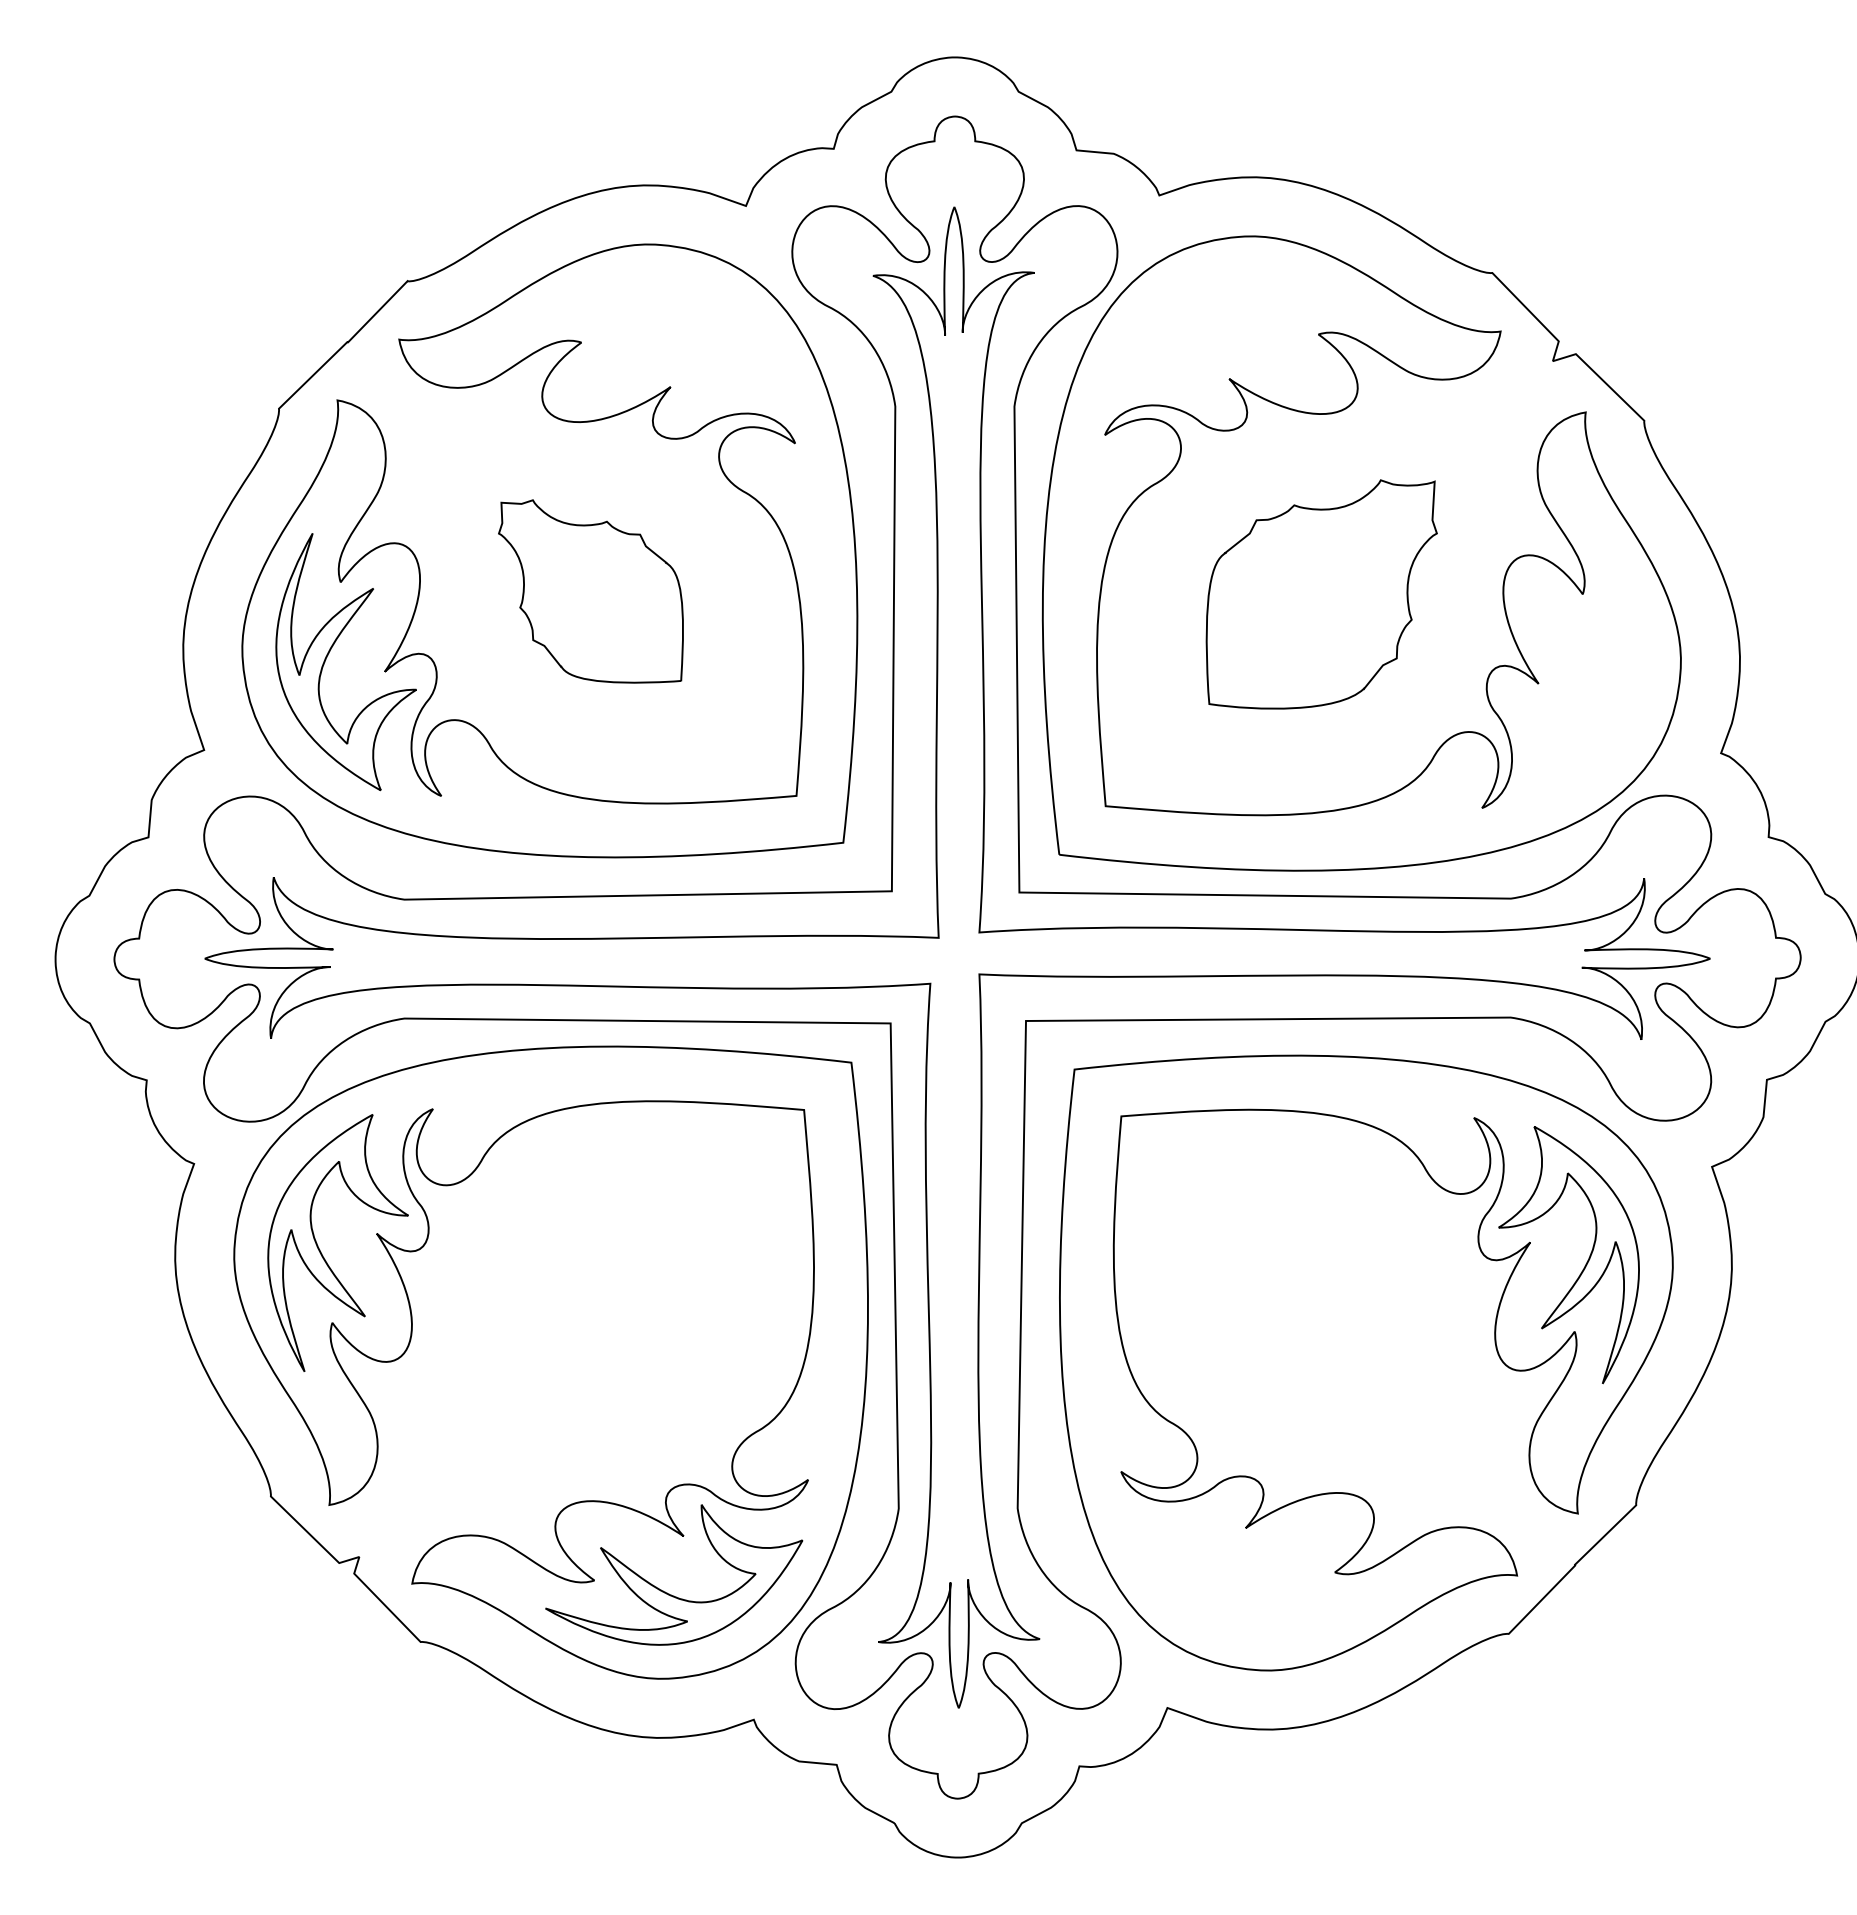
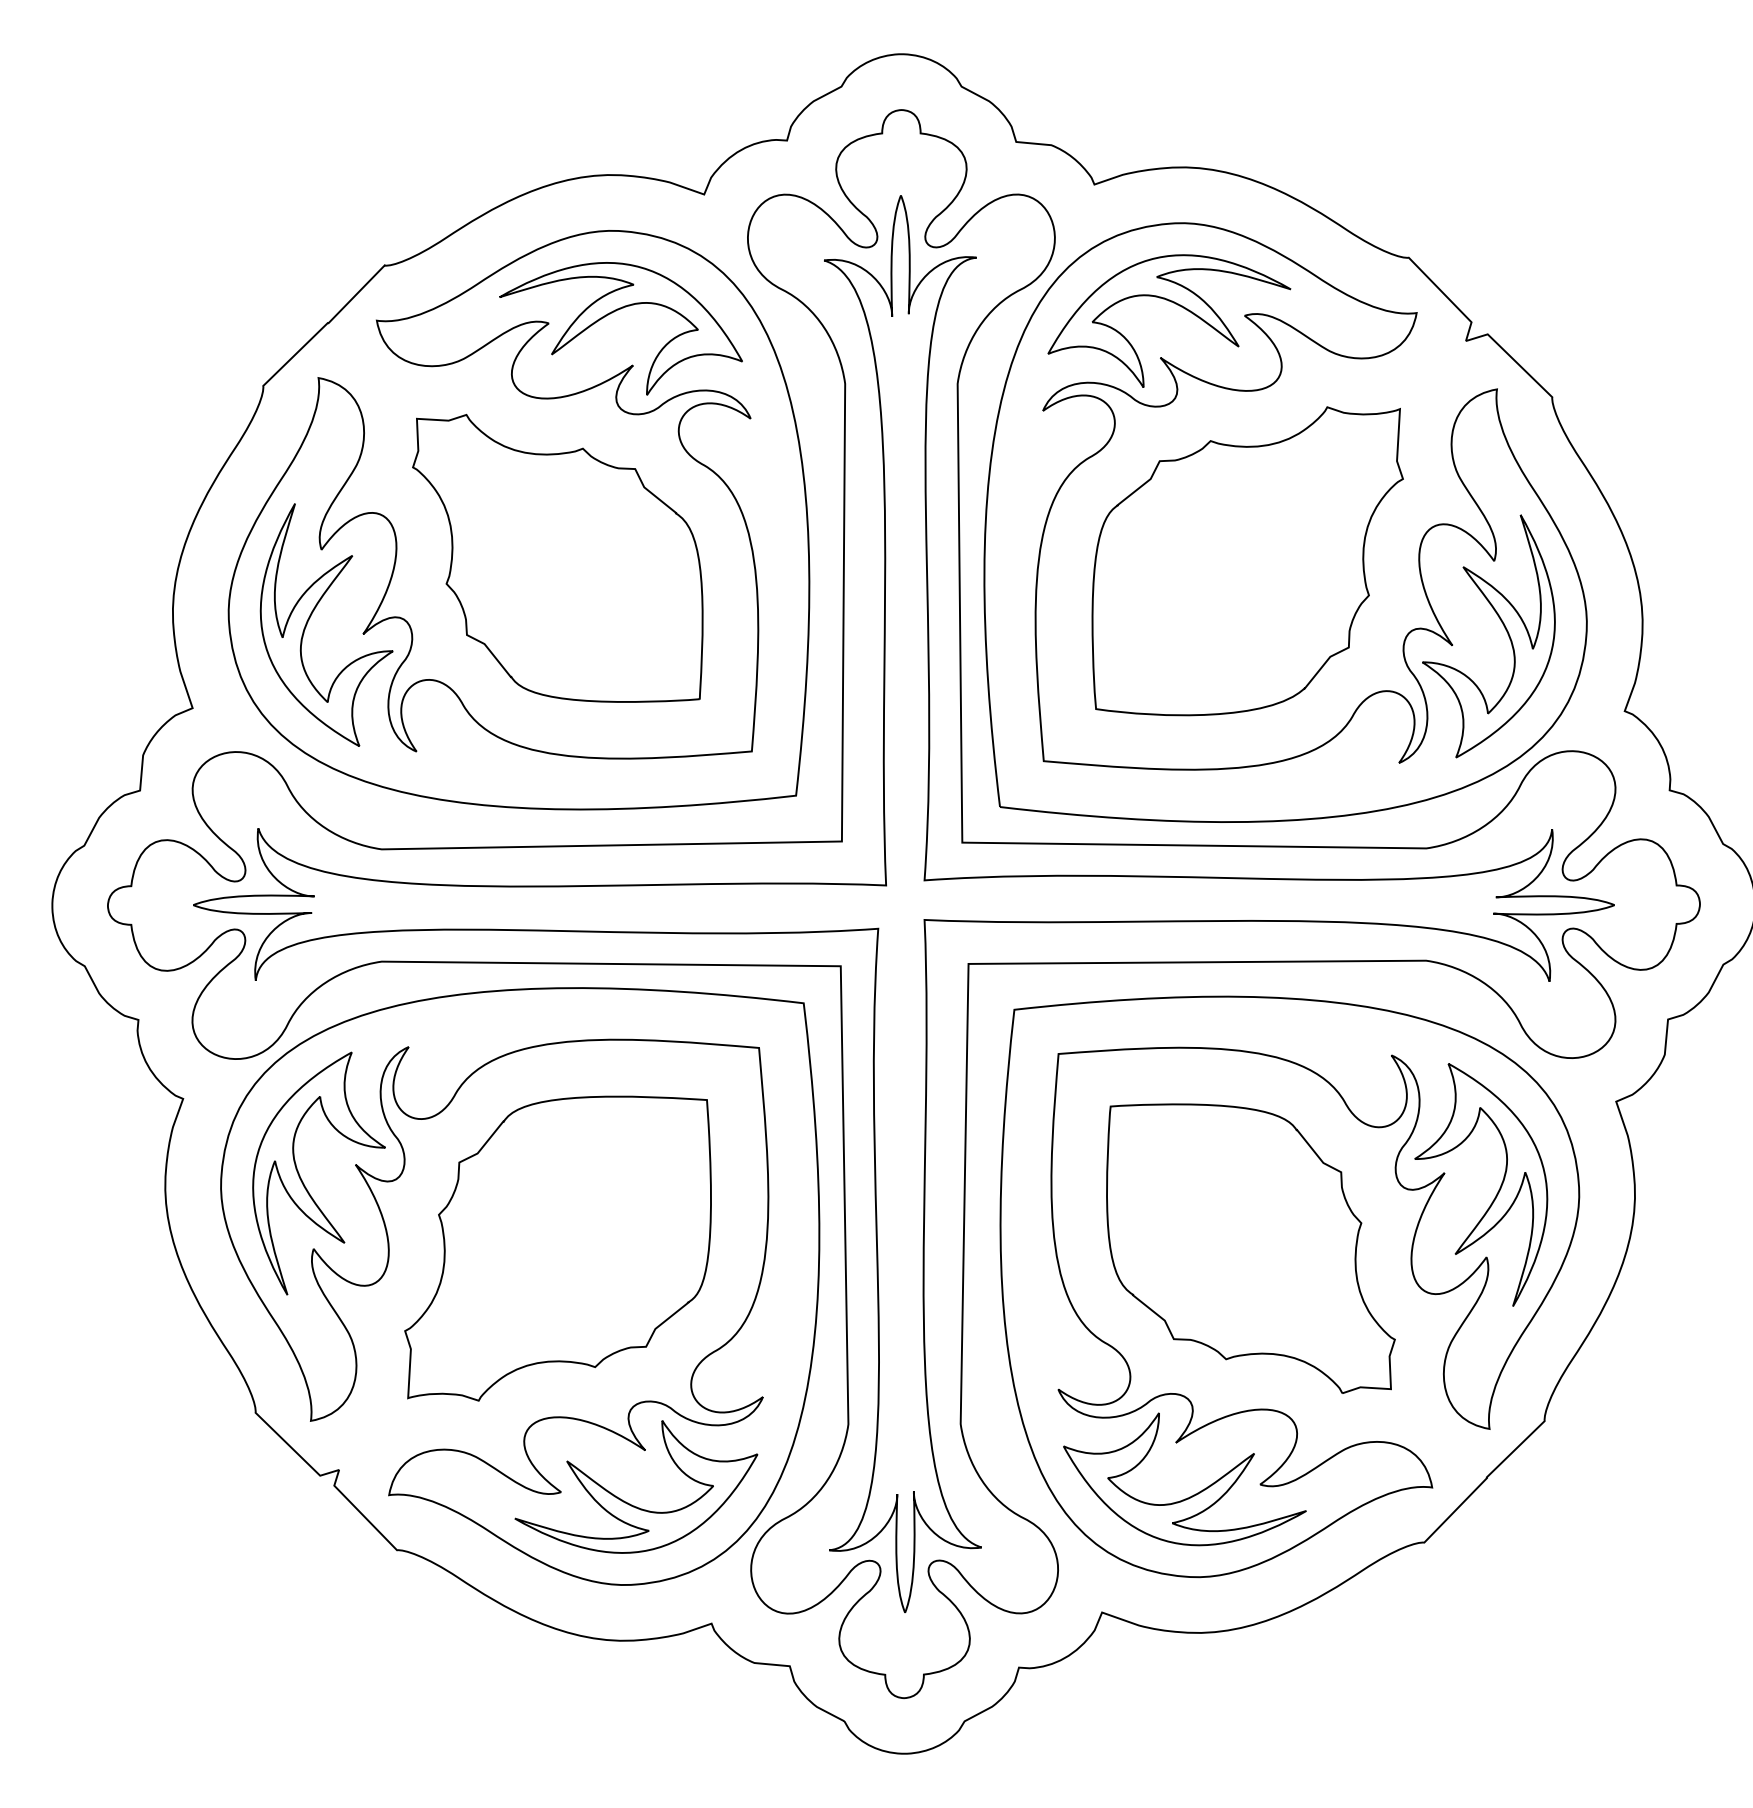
part: (1247, 323) -> (1177, 305), added
part: (649, 331) -> (613, 312), added
part: (590, 591) -> (557, 558), size x1.67
part: (1321, 594) -> (1247, 561), size x1.43
part: (1594, 666) -> (1505, 629), added
part: (591, 1322) -> (558, 1248), added
part: (1324, 1322) -> (1250, 1248), added
part: (1263, 1583) -> (1192, 1495), added

